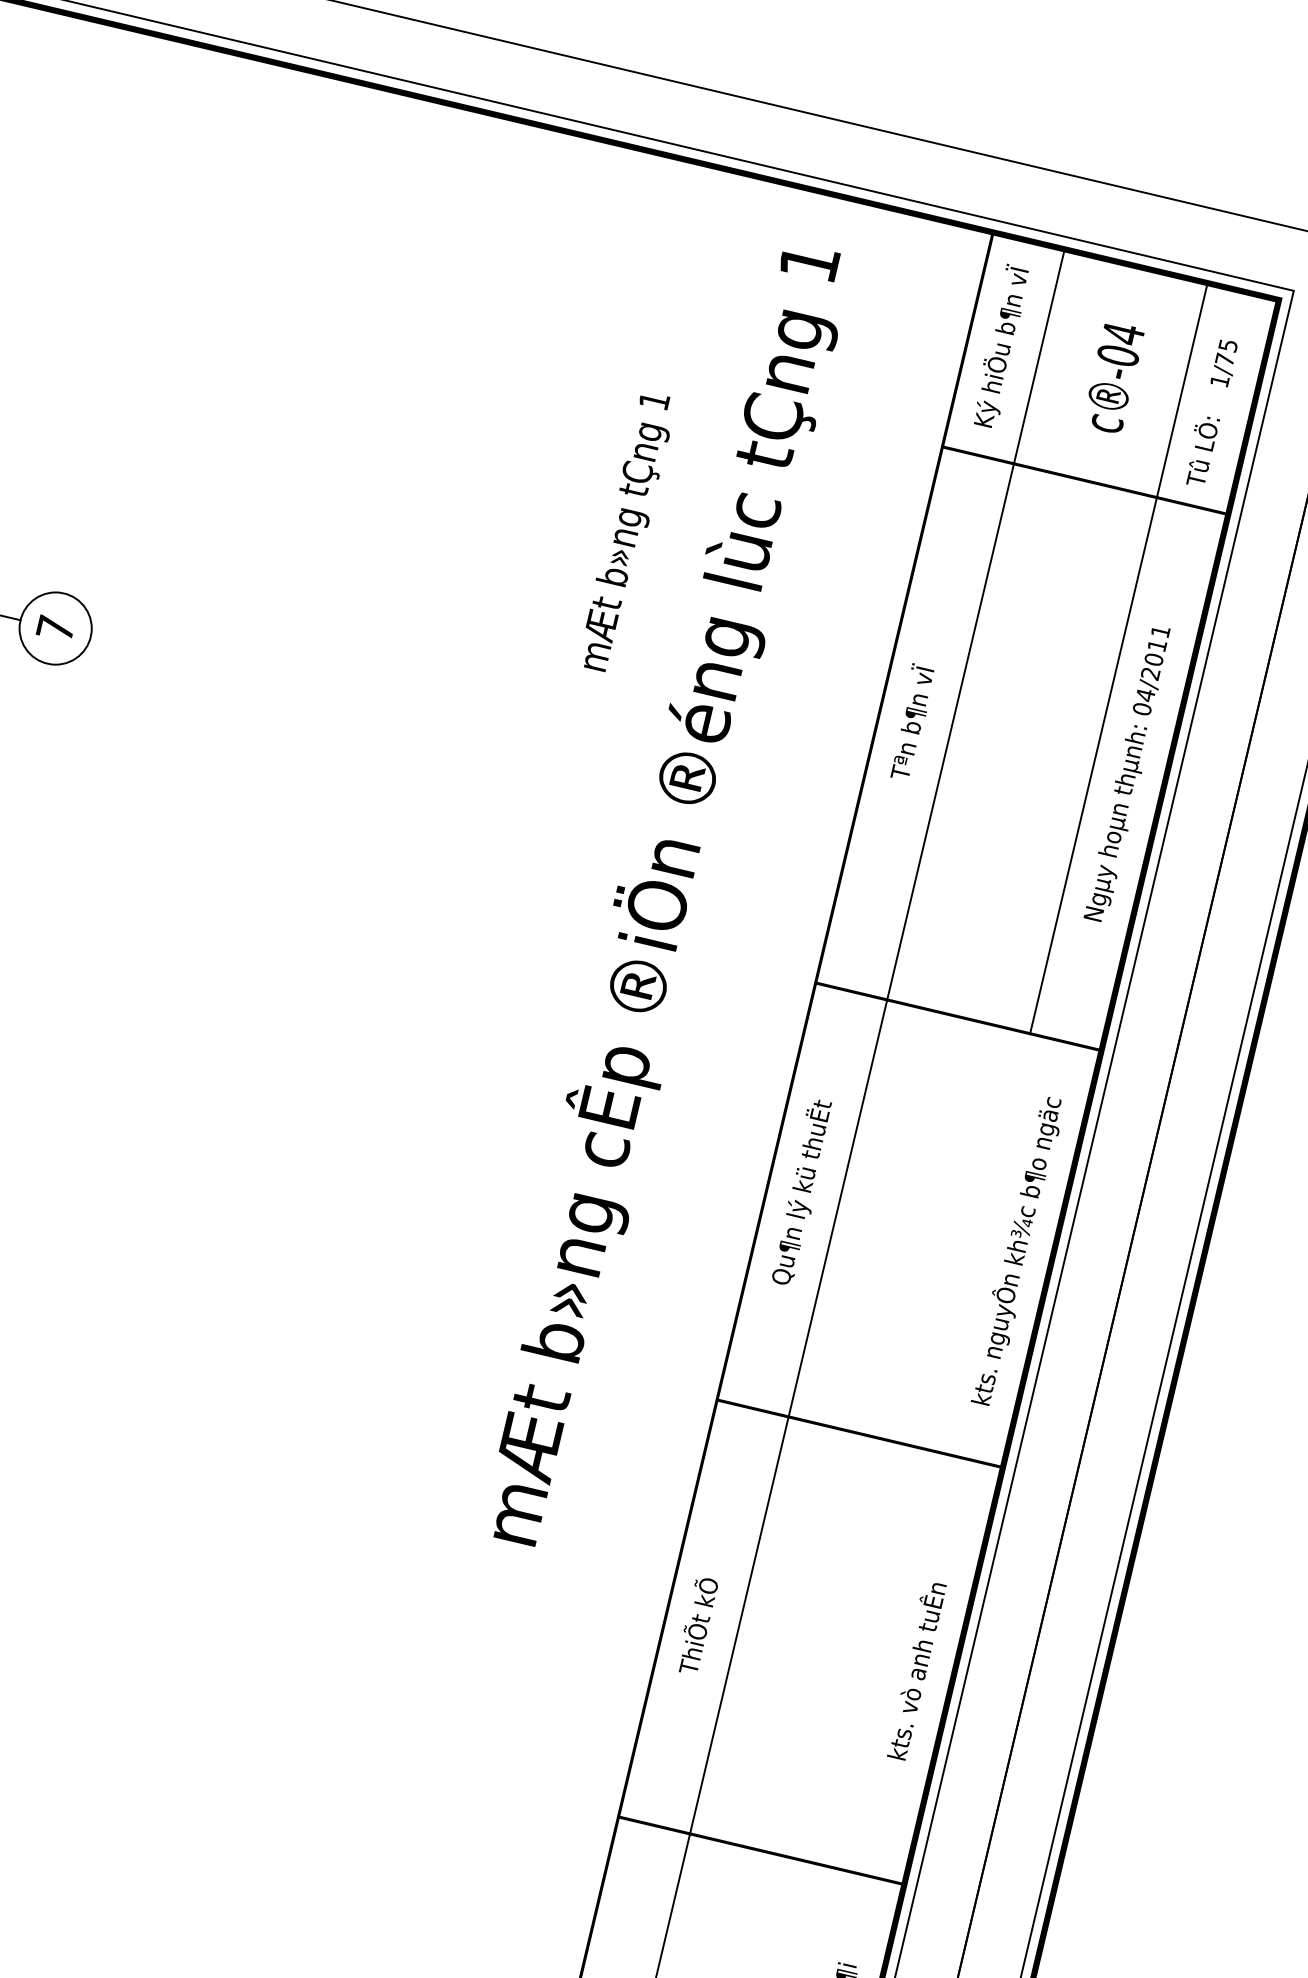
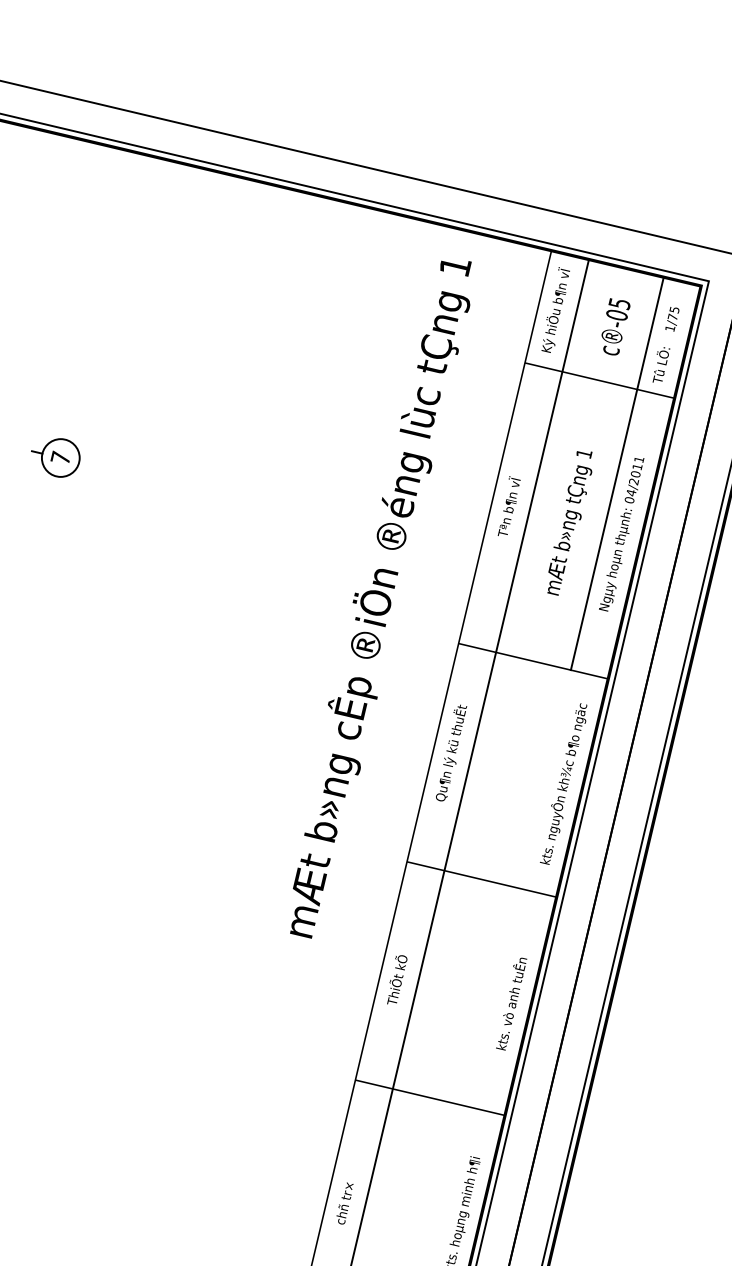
text: (1122, 335) -> (619, 304), c®-04 -> c®-05
text: (626, 533) -> (569, 523), moved

